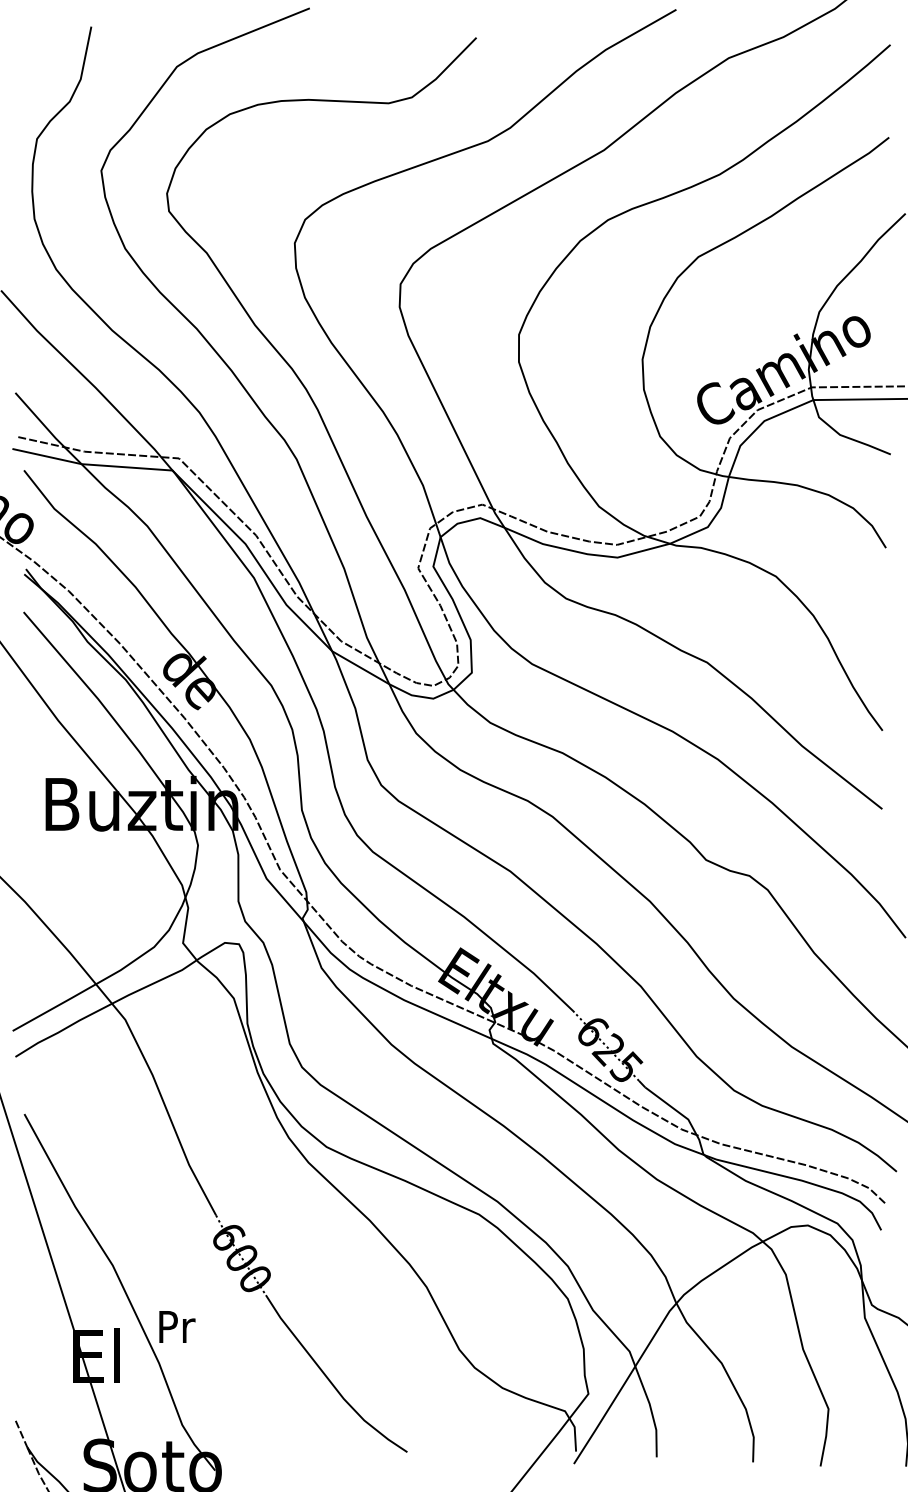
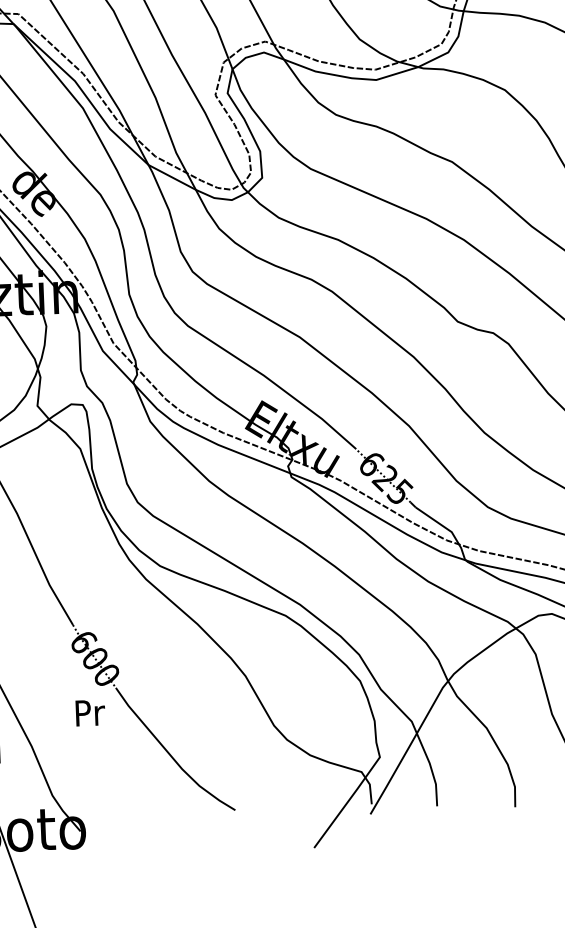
text: (177, 1326) -> (90, 712), moved

